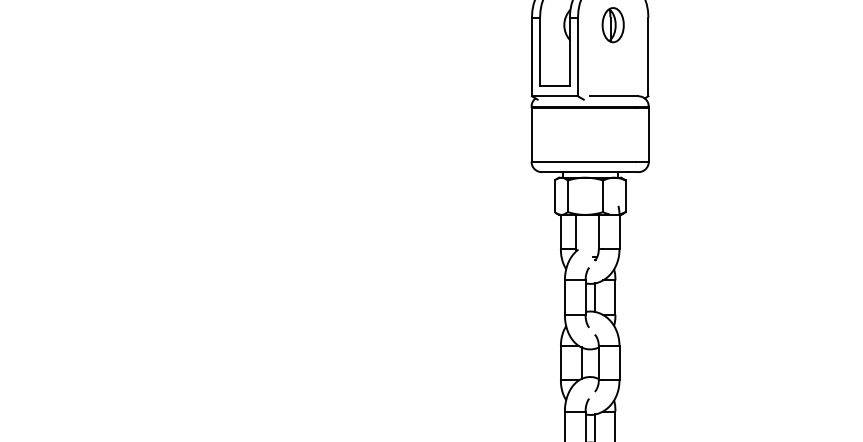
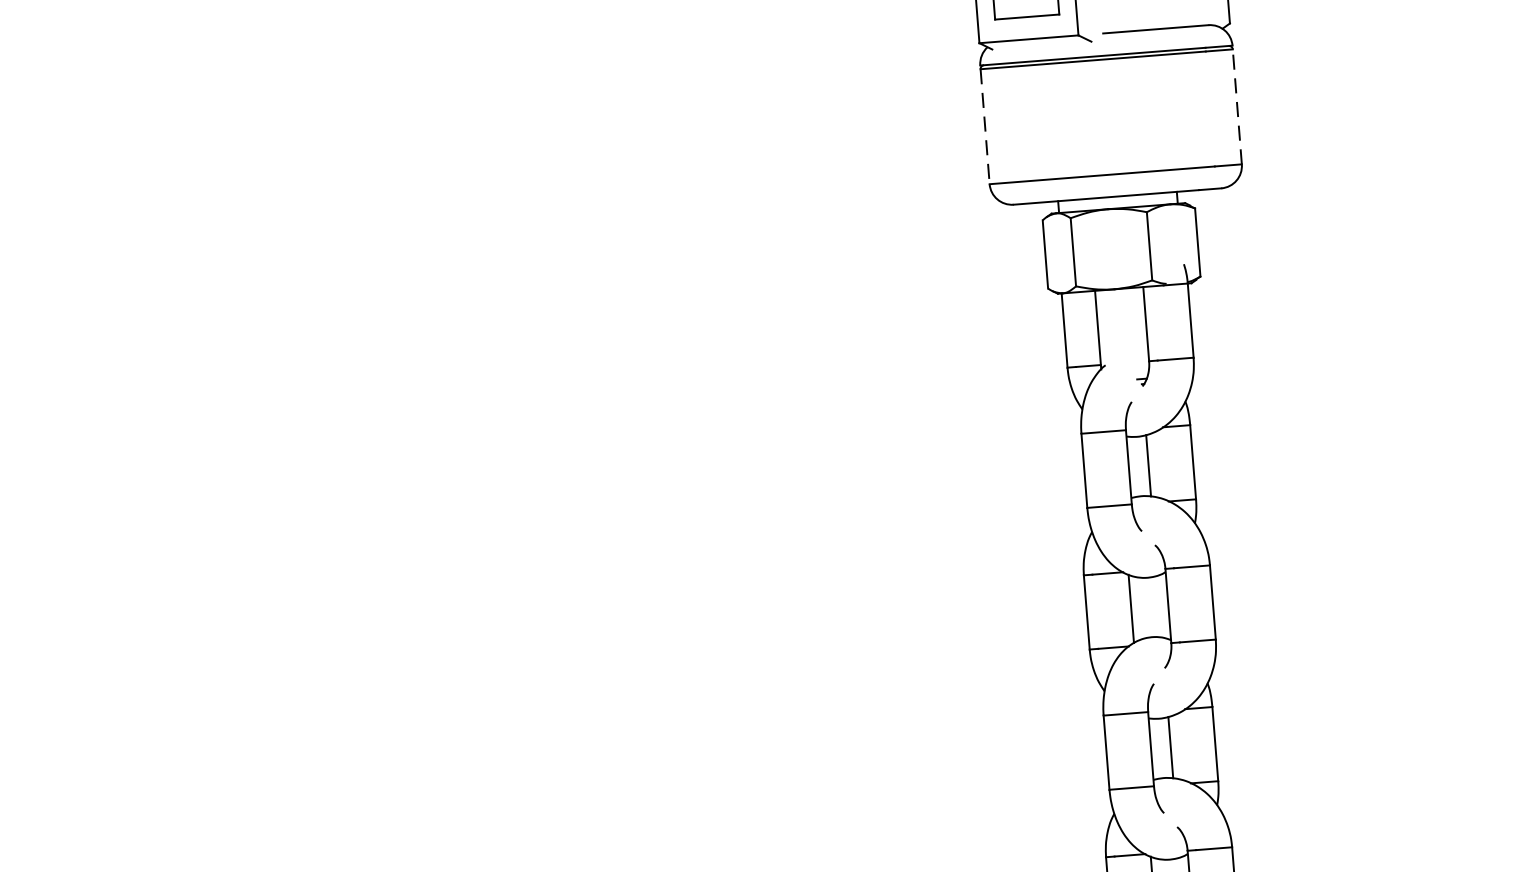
line: (531, 135) -> (985, 127), solid -> dashed
line: (648, 135) -> (1236, 107), solid -> dashed

